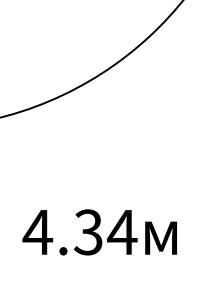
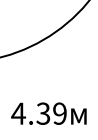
text: (121, 231) -> (59, 113), 4.34 -> 4.39

